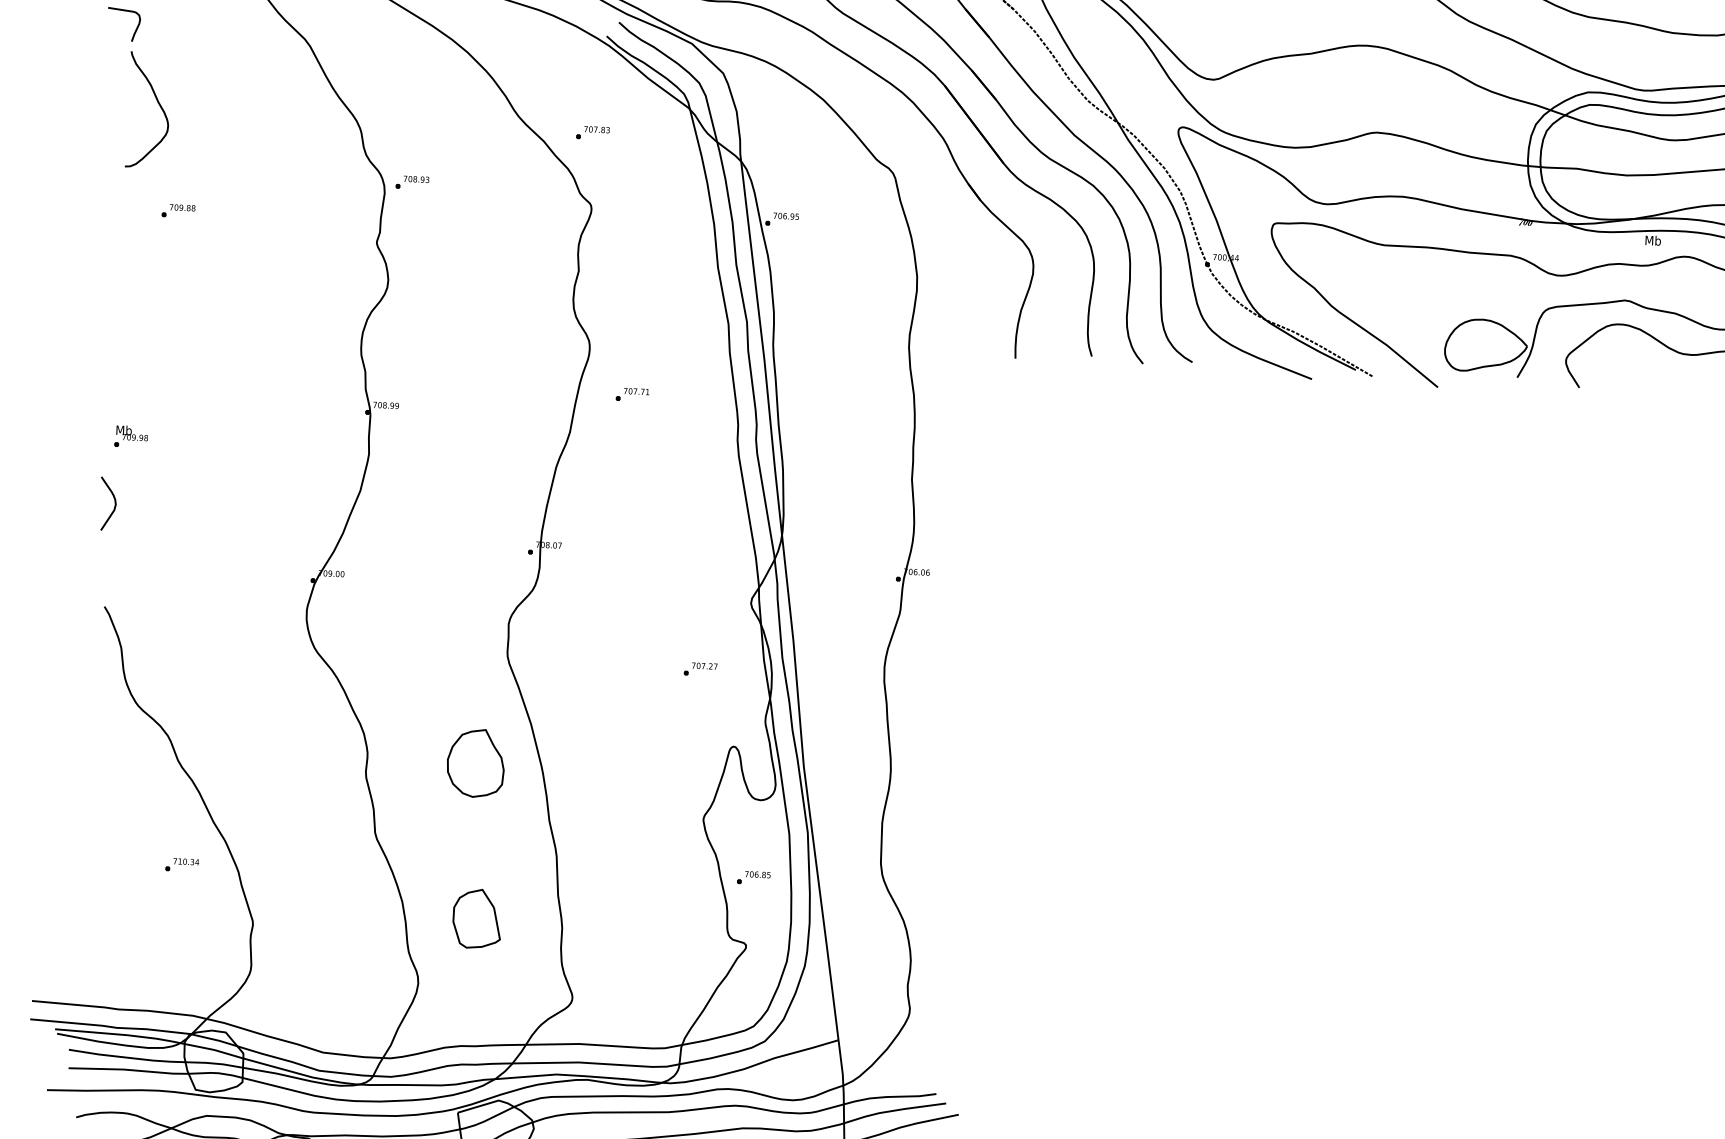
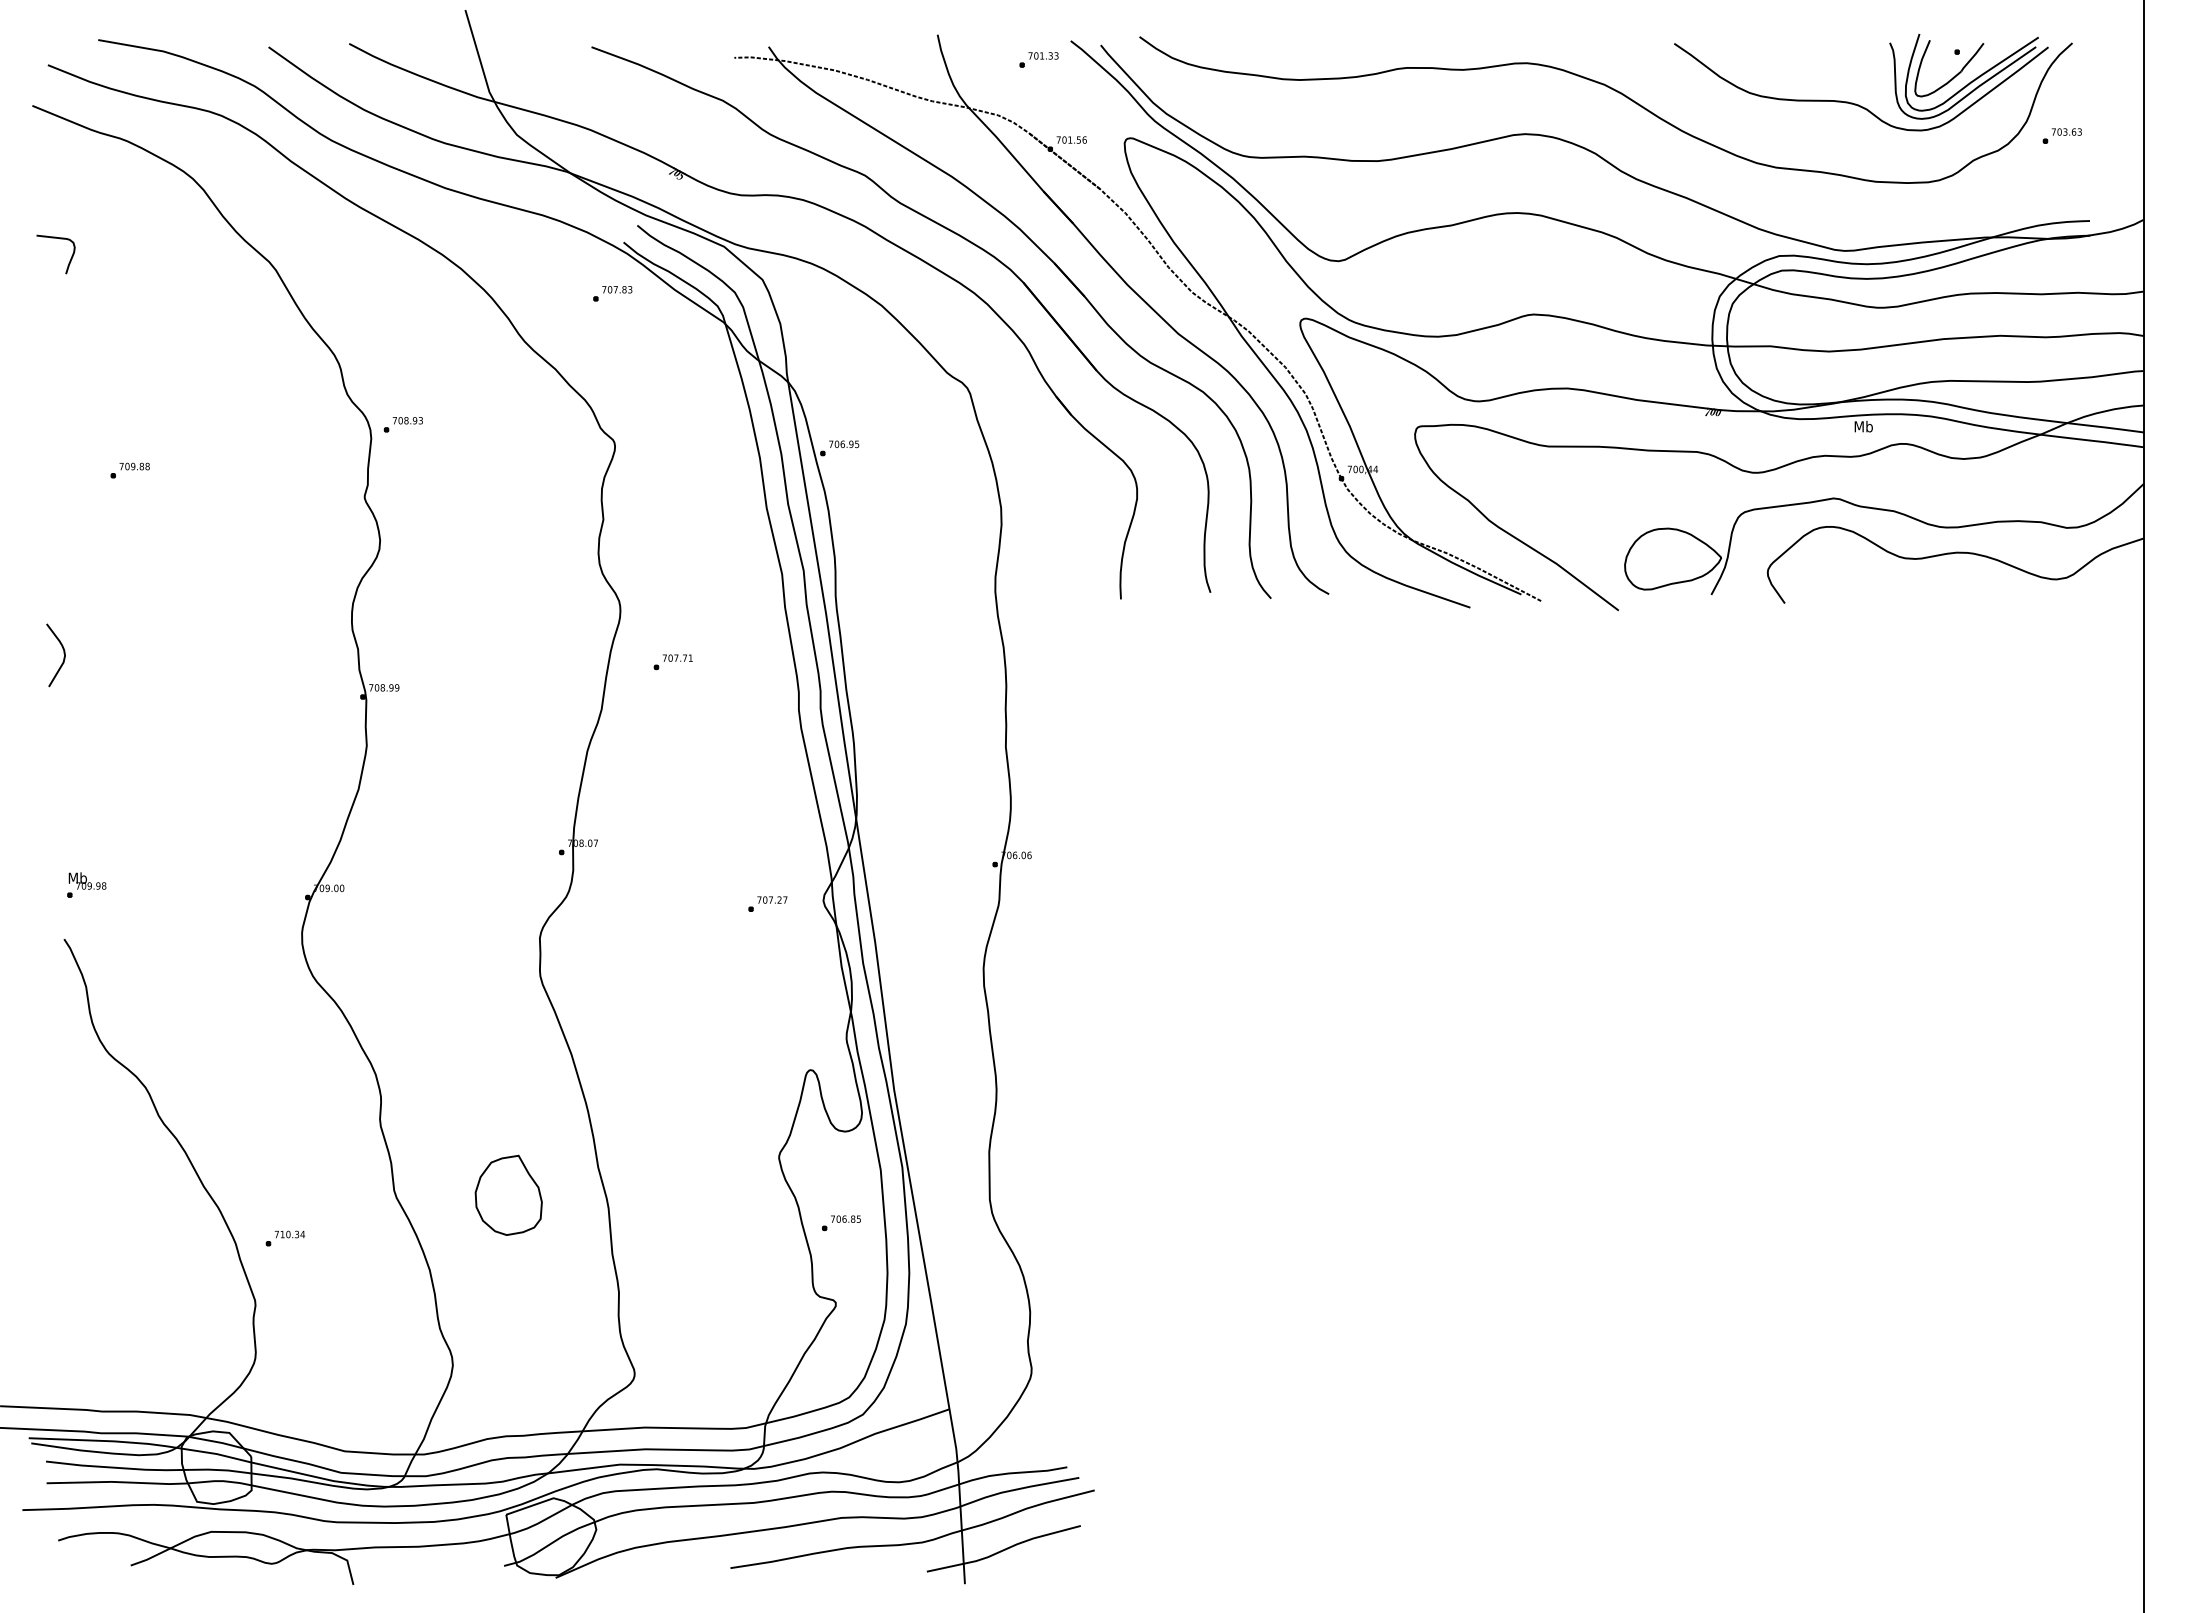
curve: (159, 105) -> (101, 347), removed
part: (592, 132) -> (612, 293), moved
part: (131, 436) -> (86, 884), moved
curve: (114, 502) -> (63, 653), moved
part: (700, 668) -> (767, 903), moved
part: (475, 762) -> (508, 1194), moved
part: (181, 864) -> (284, 1238), moved
part: (477, 918) -> (518, 1285), removed

